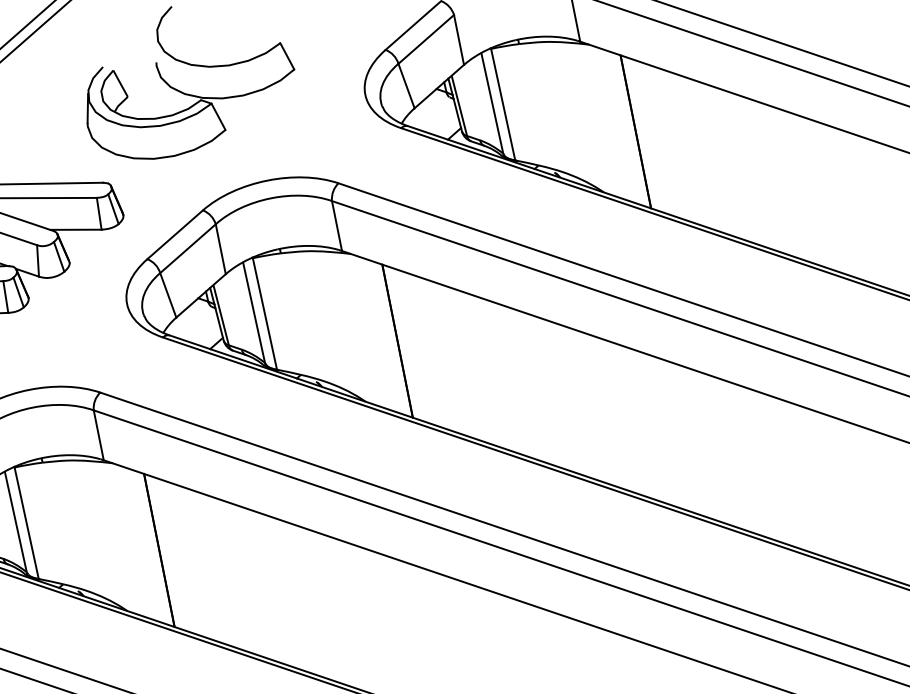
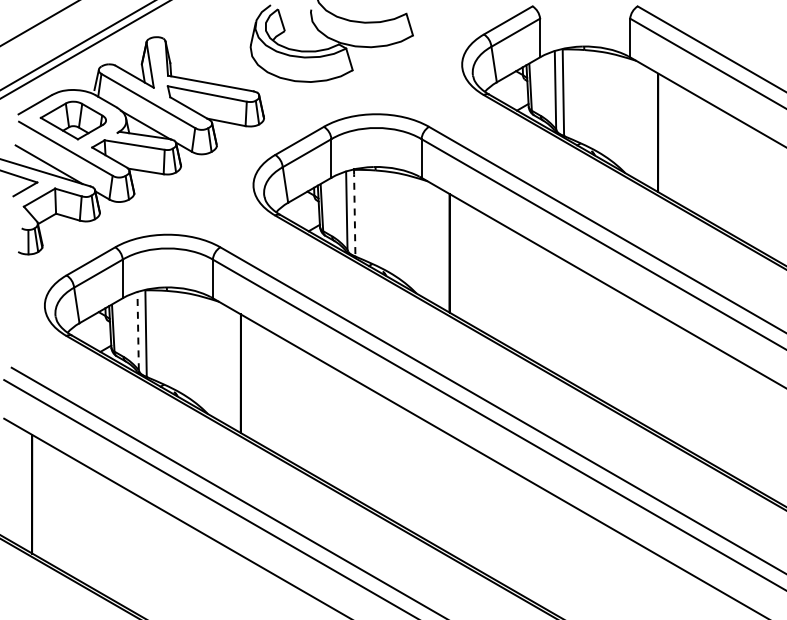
line: (264, 314) -> (354, 213), solid -> dashed
line: (16, 521) -> (138, 330), solid -> dashed

